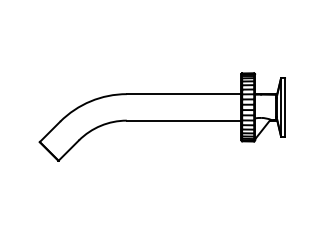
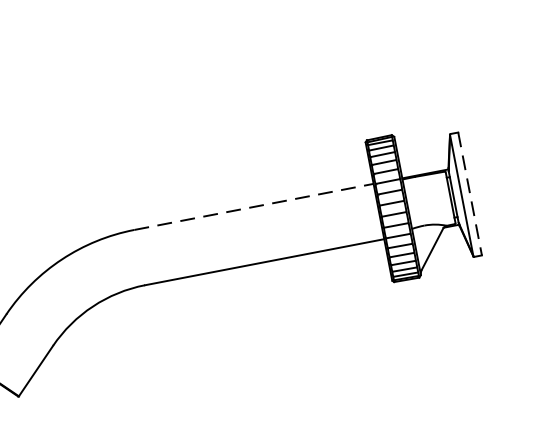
line: (184, 94) -> (254, 207), solid -> dashed
line: (285, 107) -> (471, 194), solid -> dashed

